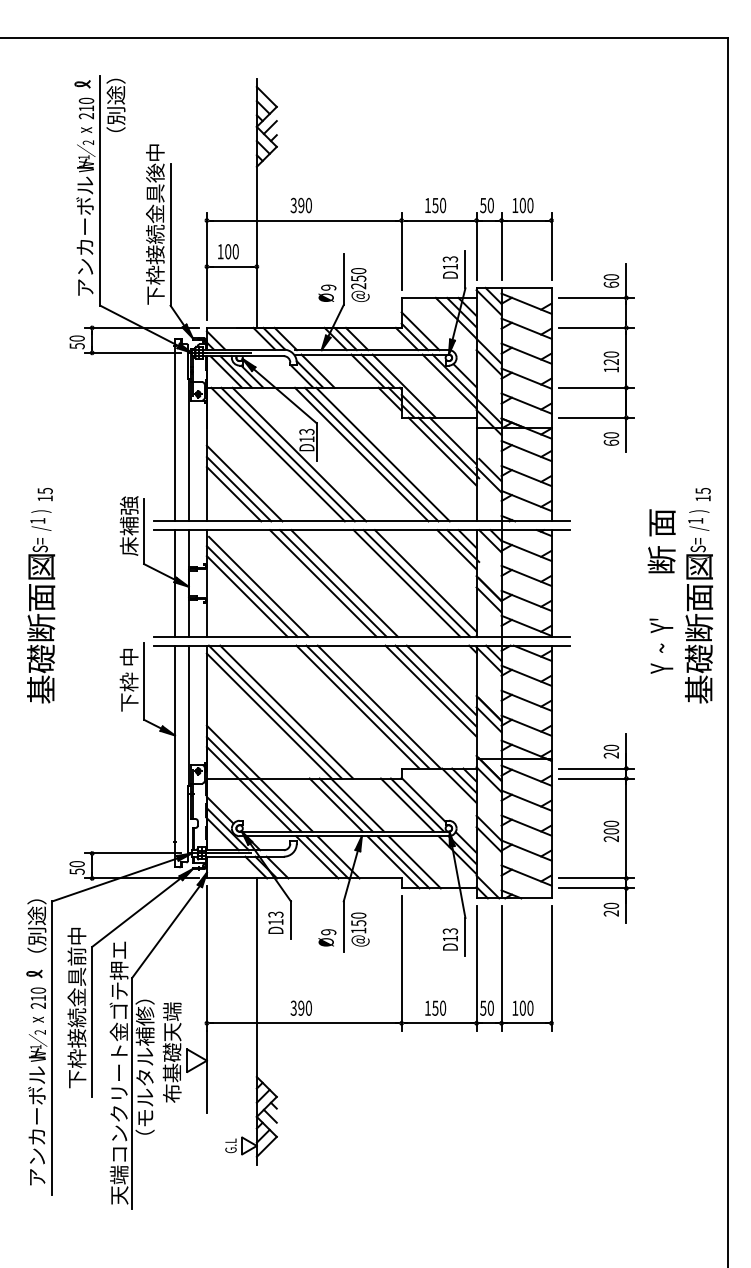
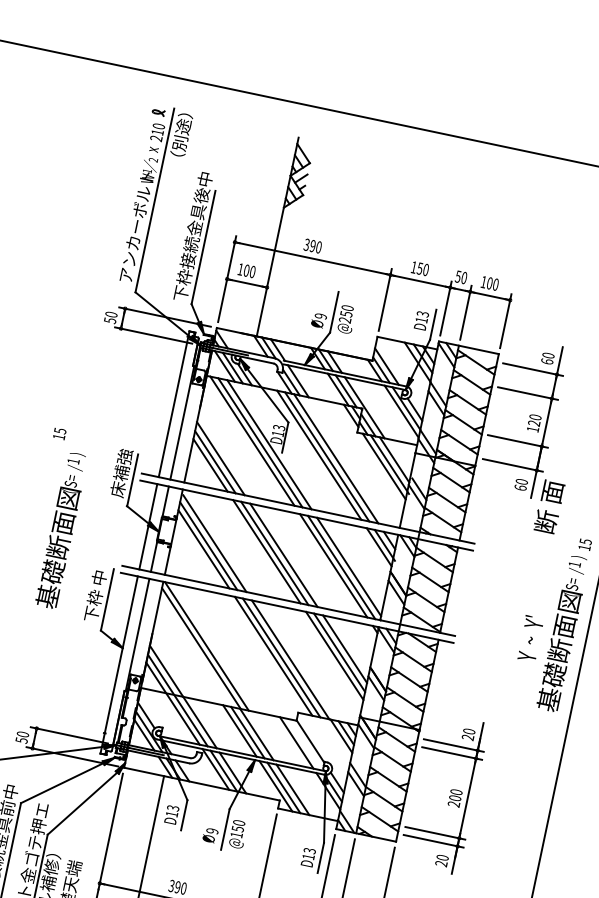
text: (661, 541) -> (549, 506), moved
text: (41, 606) -> (62, 530), moved
text: (661, 645) -> (530, 638), moved
line: (286, 711) -> (215, 647), removed
line: (417, 804) -> (304, 744), removed

